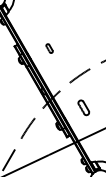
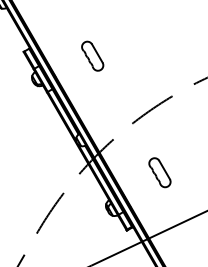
part: (49, 48) -> (92, 55), size x1.67

